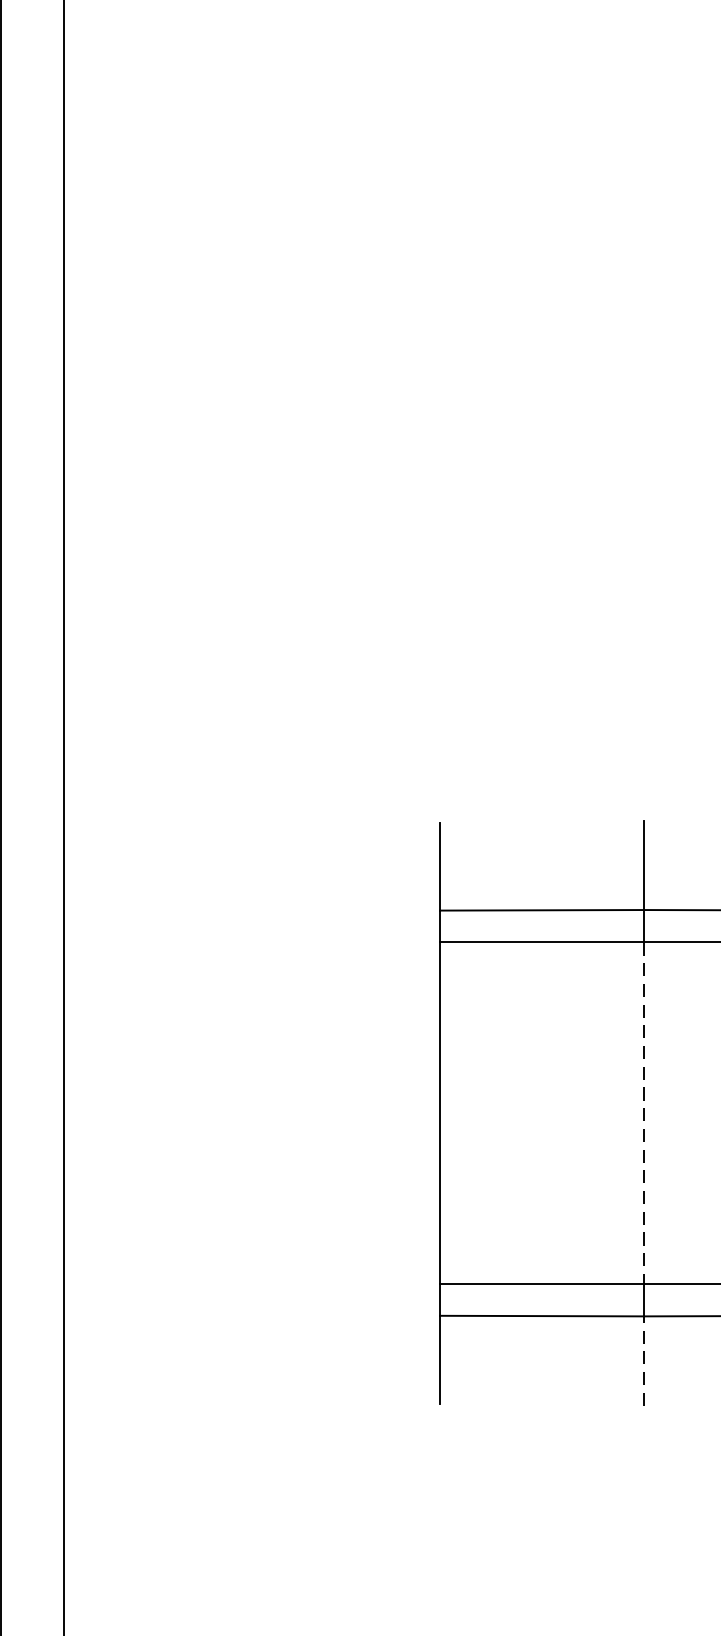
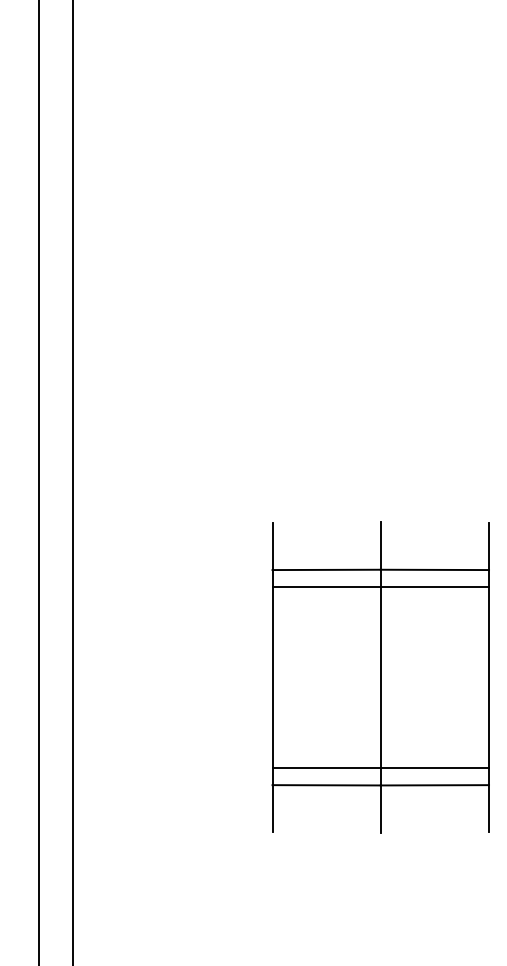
line: (643, 1113) -> (380, 677), dashed -> solid
line: (643, 1361) -> (380, 809), dashed -> solid

